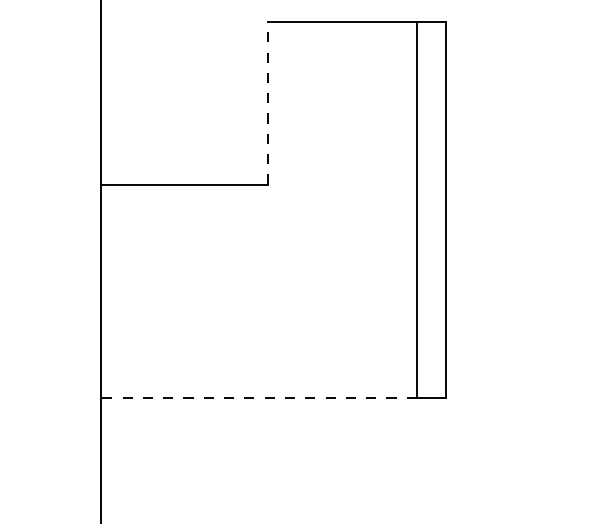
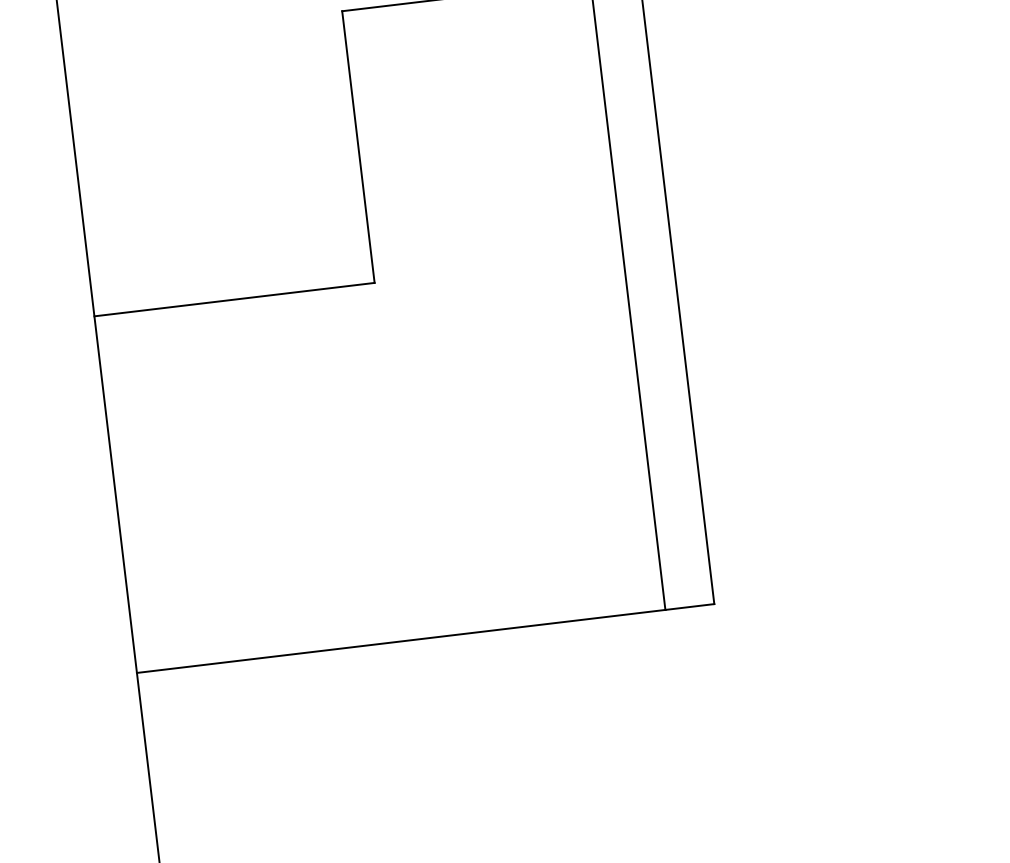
line: (268, 102) -> (358, 145), dashed -> solid
line: (258, 397) -> (400, 641), dashed -> solid

